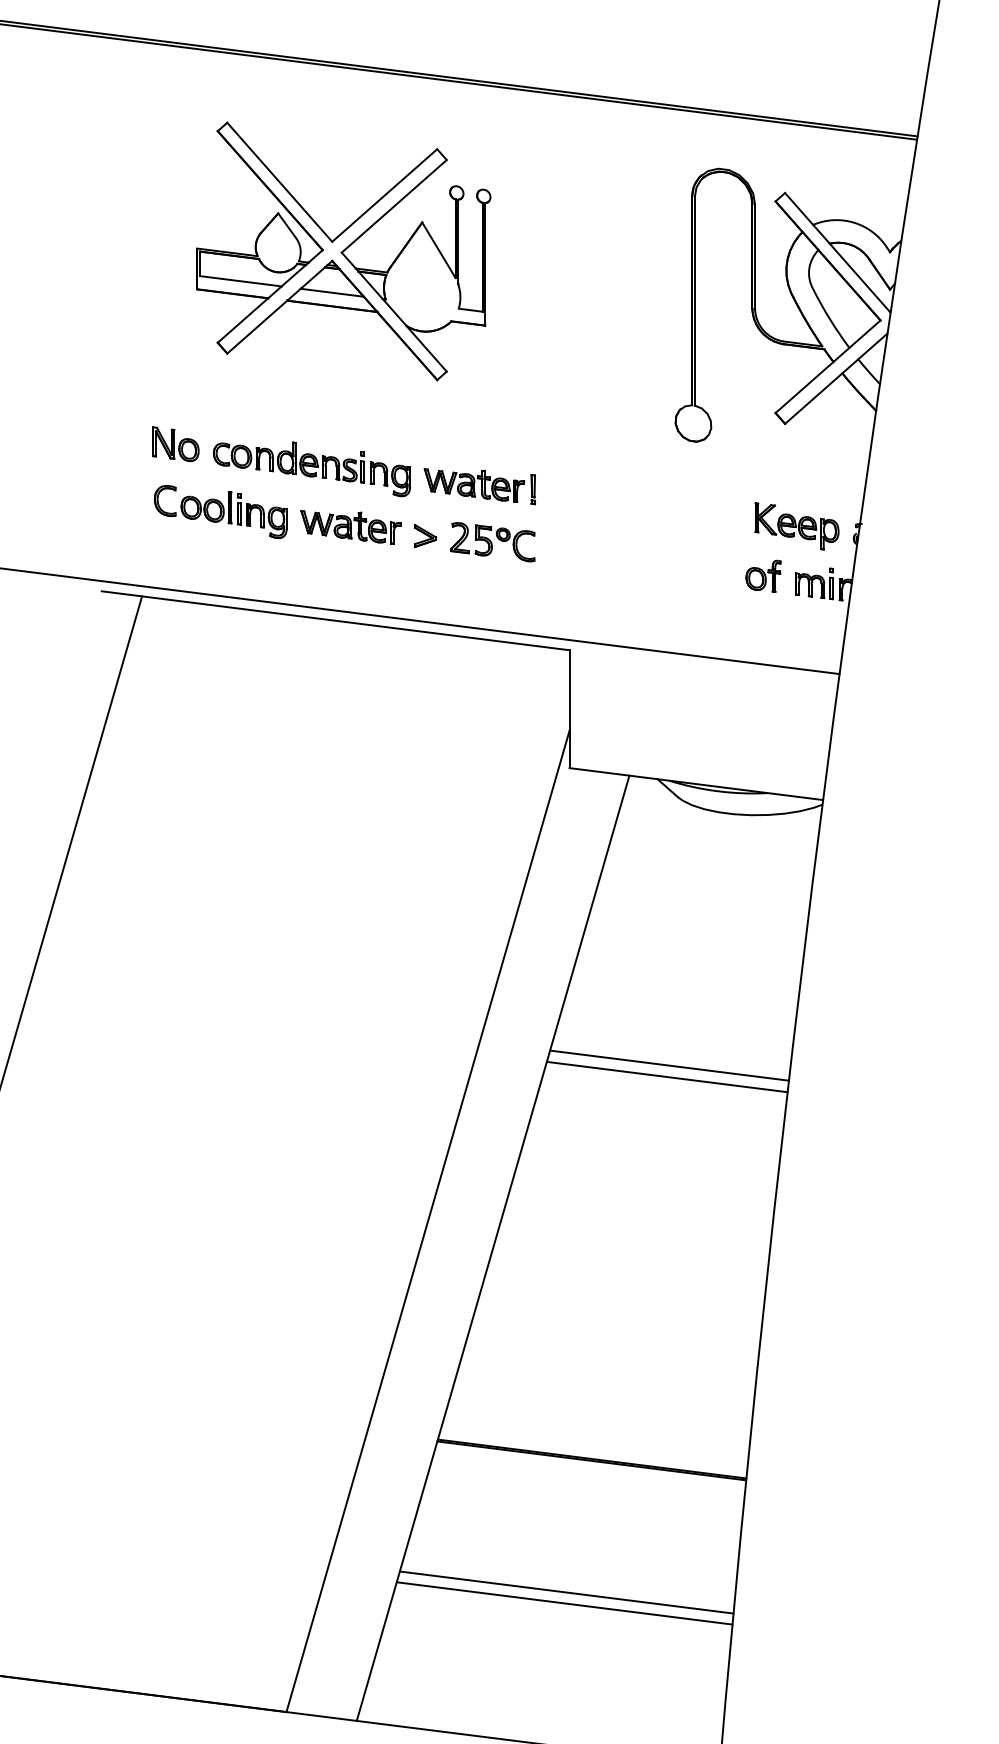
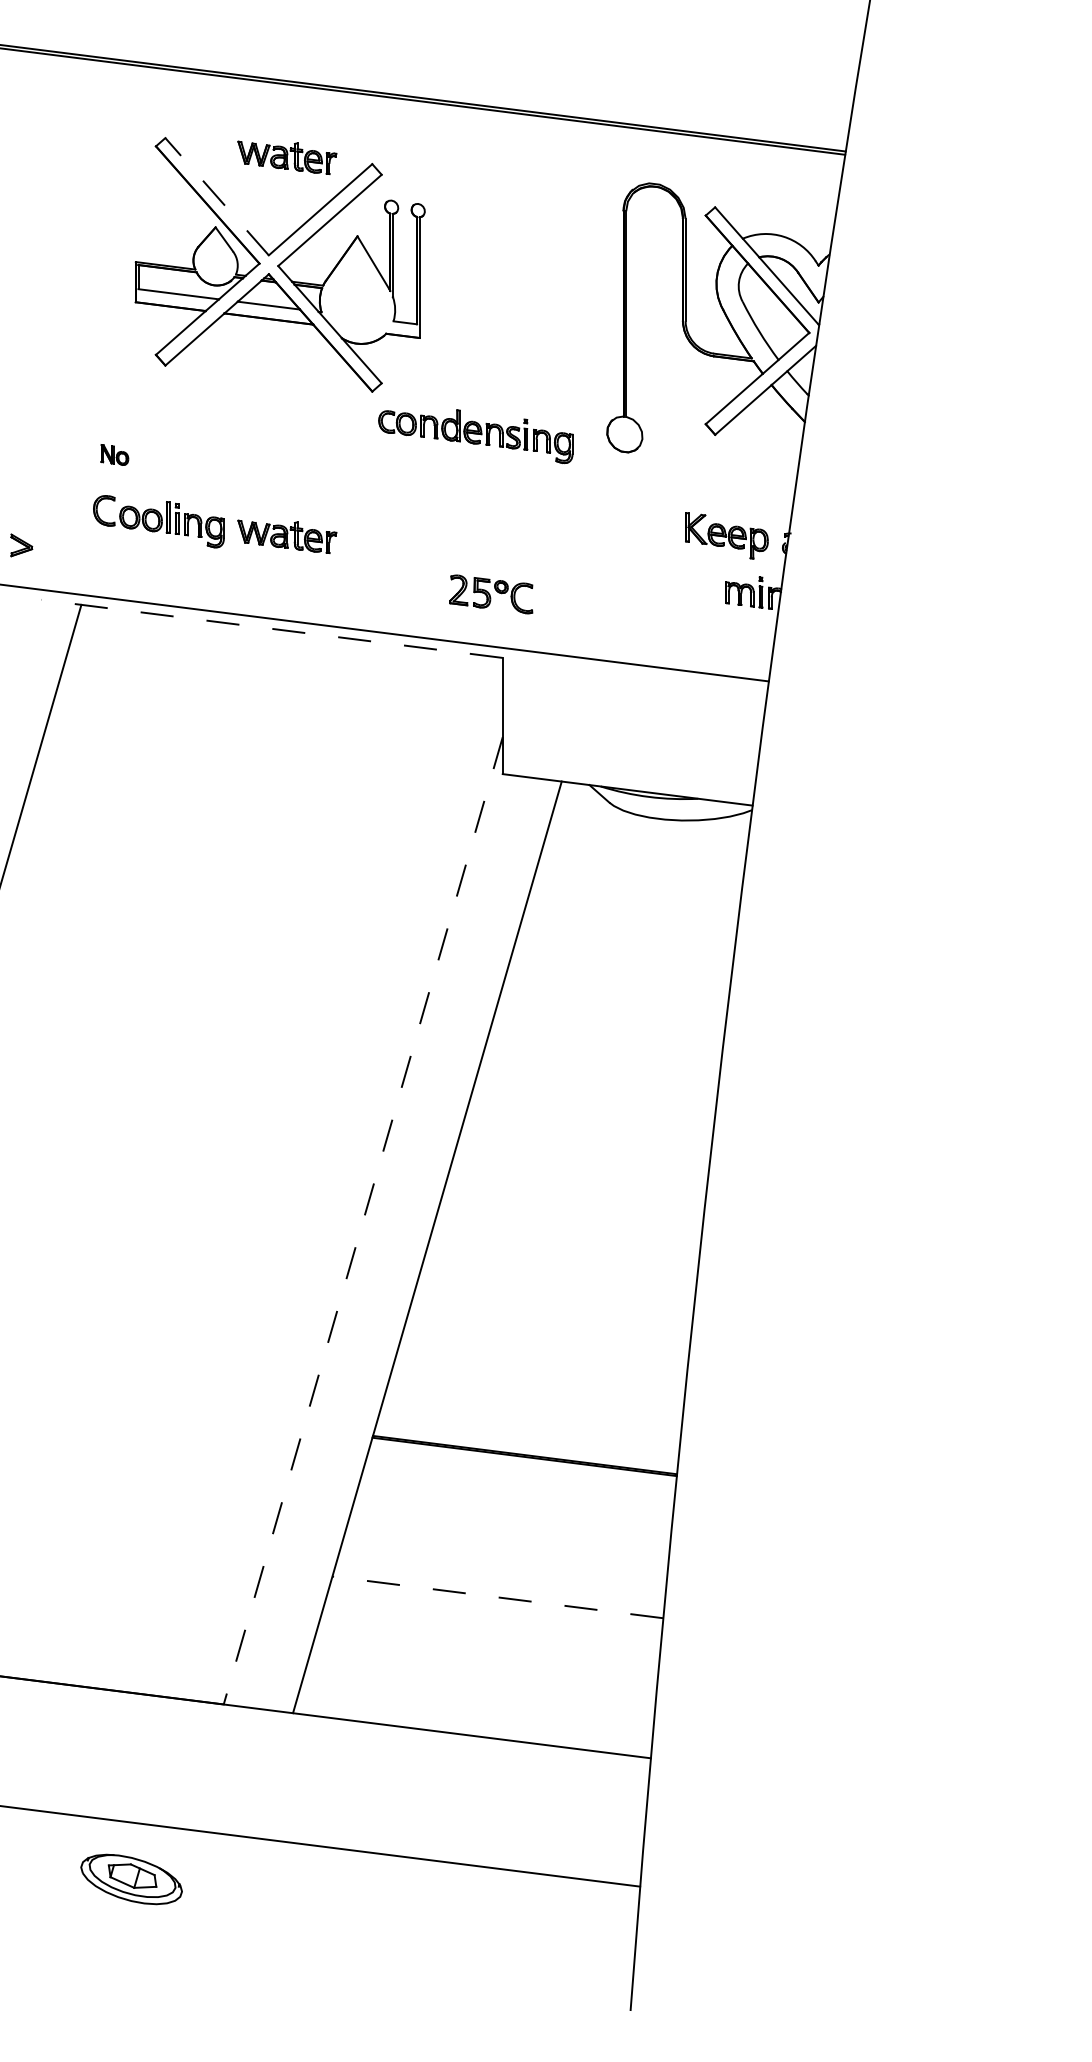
part: (351, 142) -> (287, 157), added
line: (279, 182) -> (216, 196), solid -> dashed
part: (175, 443) -> (114, 454), size x0.6
part: (311, 469) -> (475, 436), moved
part: (480, 486) -> (414, 496), removed
part: (425, 536) -> (21, 545), moved
part: (493, 542) -> (491, 594), moved
part: (763, 575) -> (693, 584), removed
line: (334, 620) -> (271, 628), solid -> dashed
line: (668, 1065) -> (600, 1067), removed
line: (666, 1076) -> (598, 1078), removed
line: (428, 1222) -> (363, 1221), solid -> dashed
line: (566, 1592) -> (499, 1586), removed
line: (564, 1603) -> (497, 1597), solid -> dashed

